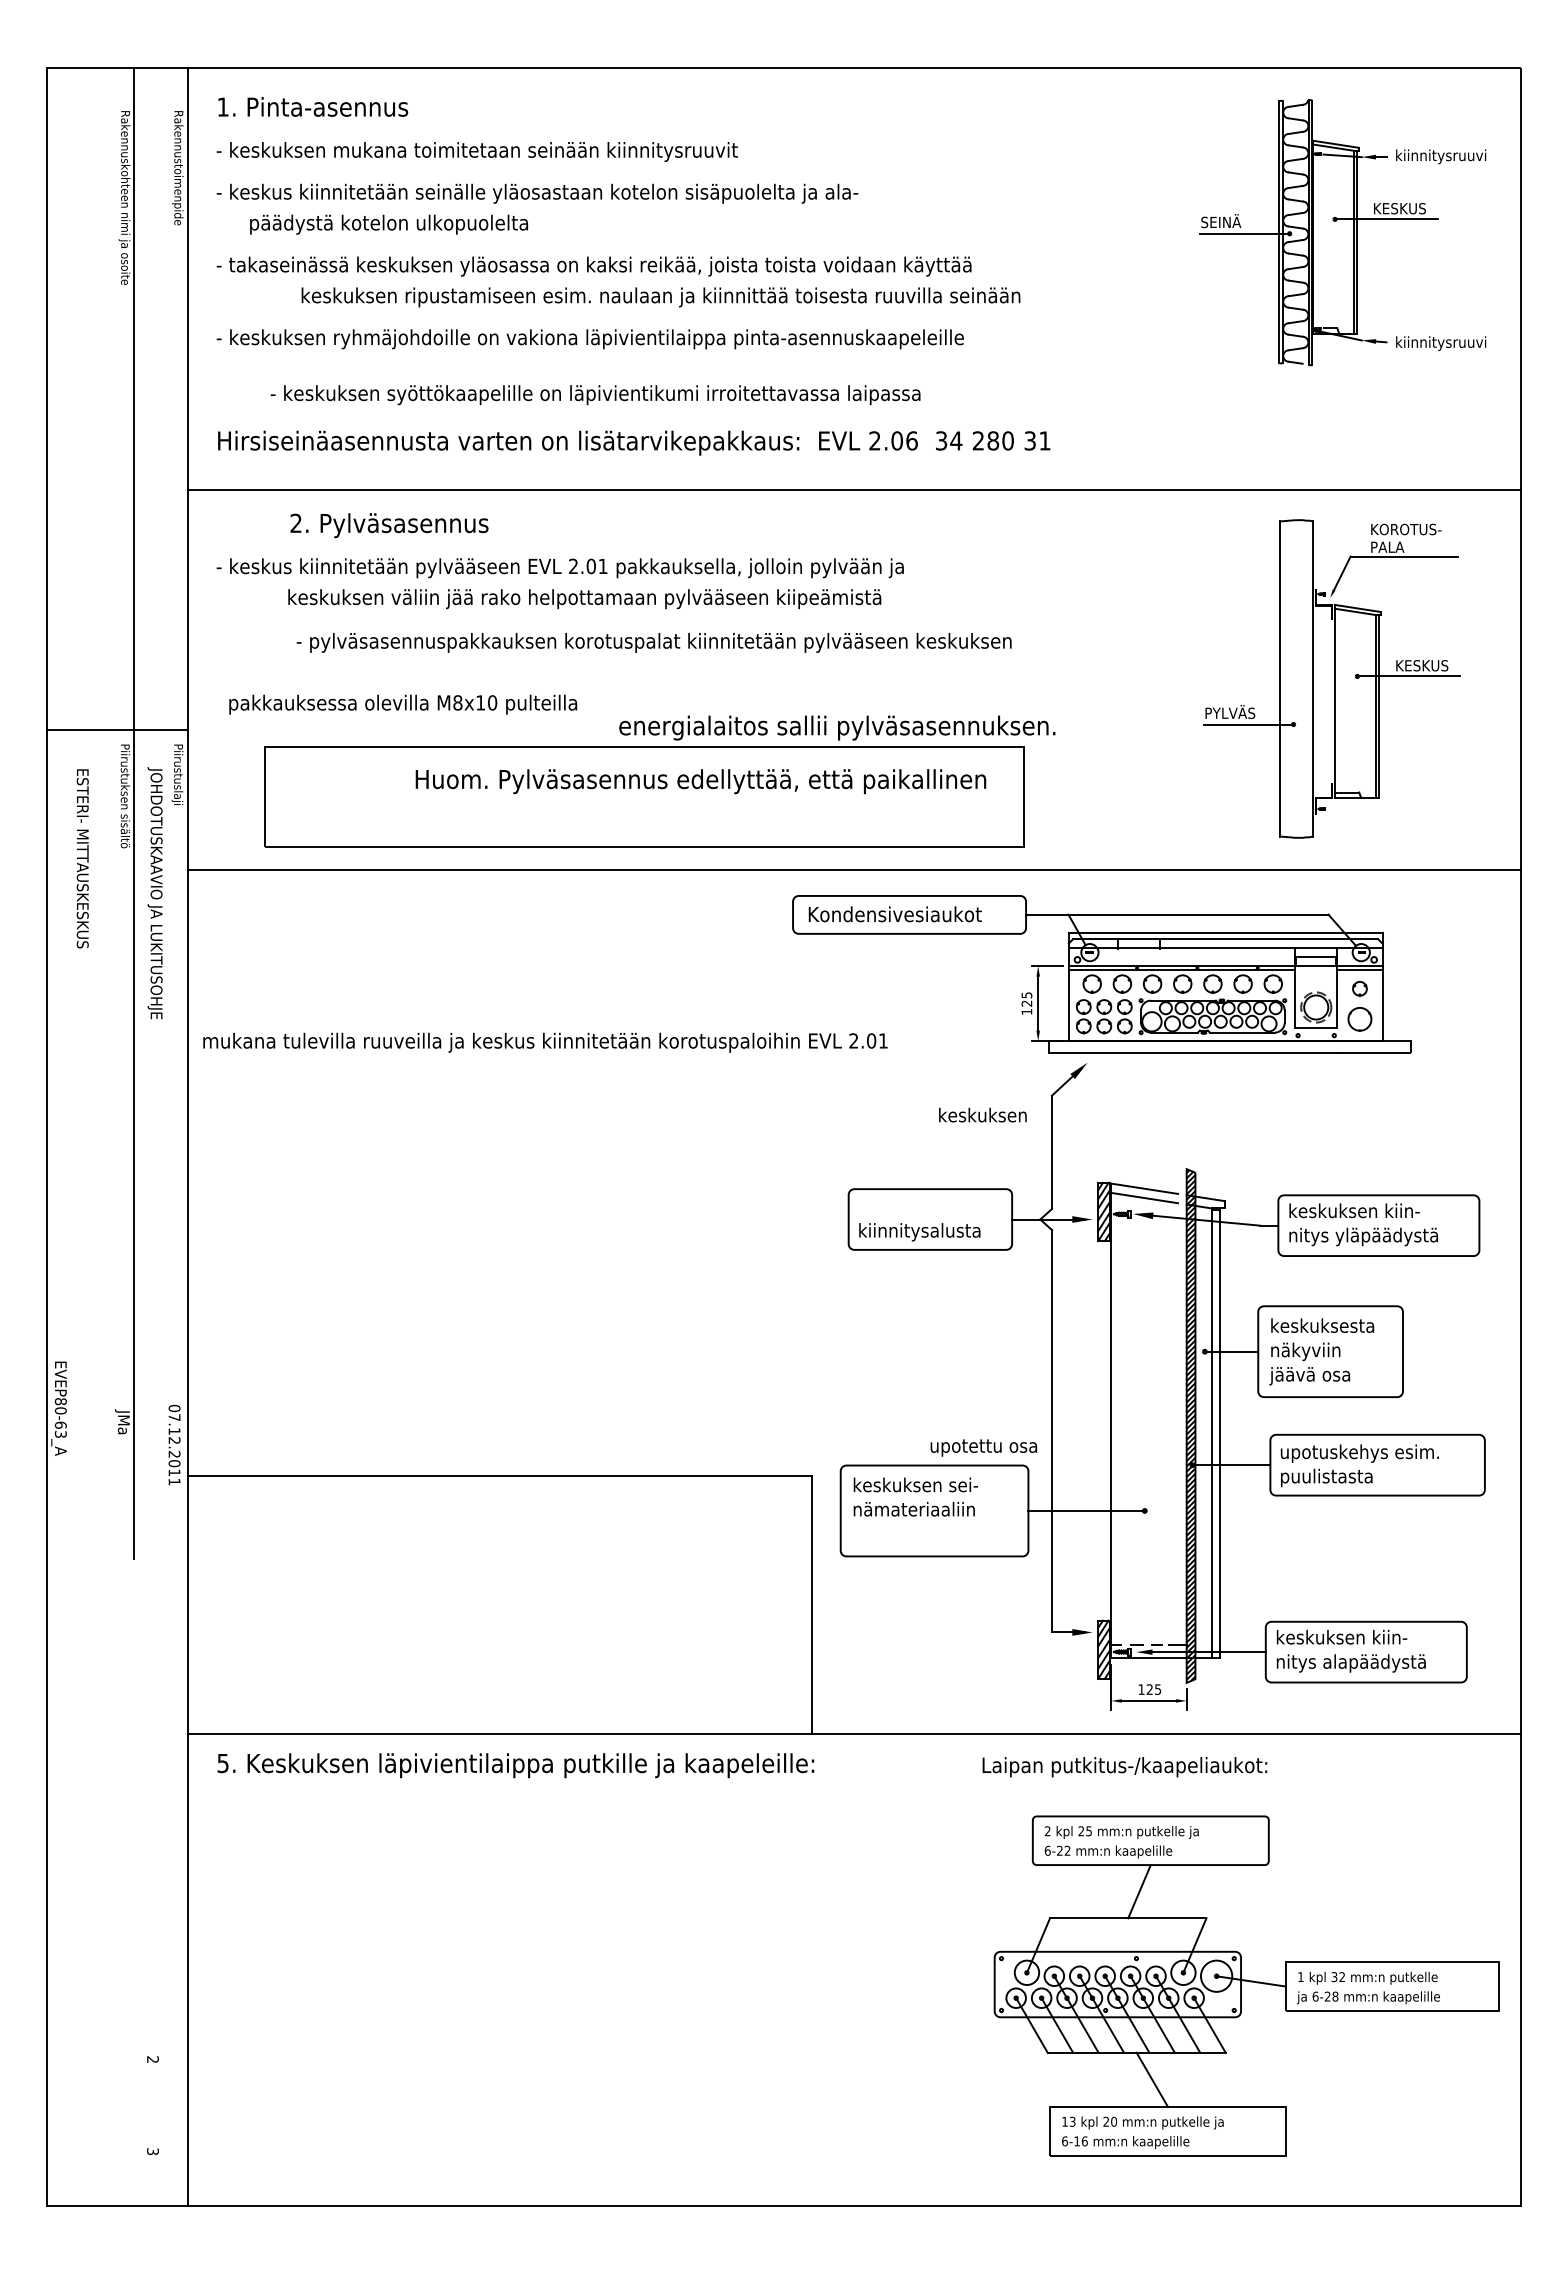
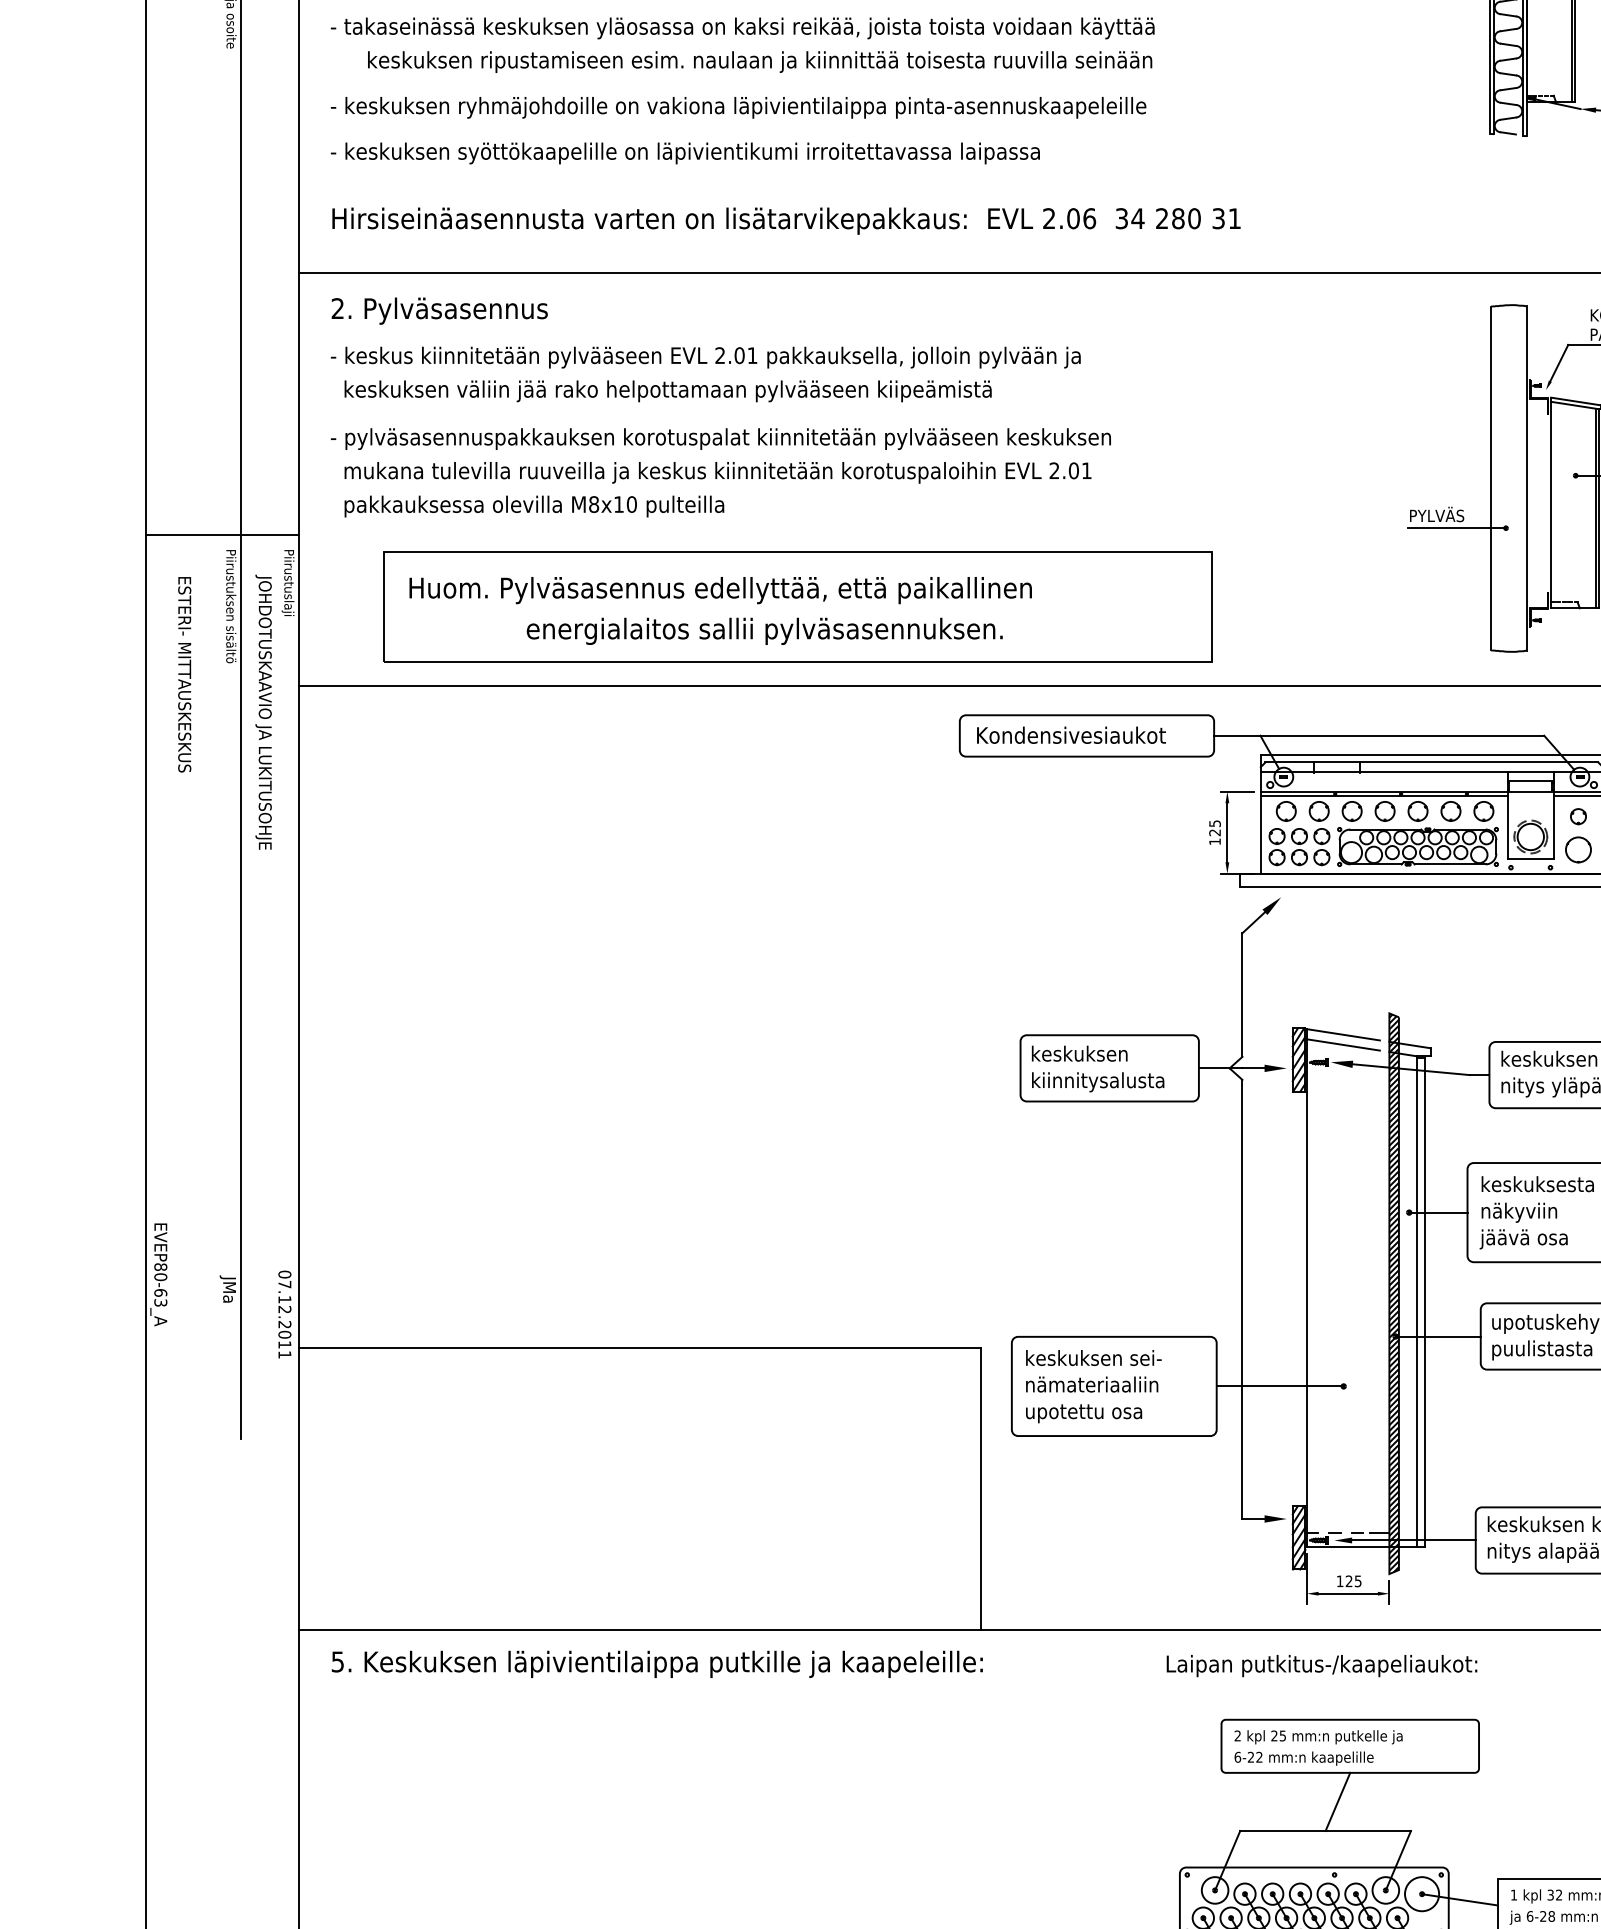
text: (660, 297) -> (759, 62), moved
text: (595, 395) -> (685, 153), moved
text: (389, 525) -> (439, 310), moved
text: (584, 599) -> (667, 391), moved
text: (653, 642) -> (720, 438), moved
text: (837, 727) -> (764, 630), moved
text: (700, 781) -> (720, 590), moved
text: (545, 1042) -> (718, 472), moved
text: (982, 1114) -> (1079, 1053), moved
text: (983, 1447) -> (1083, 1413), moved

